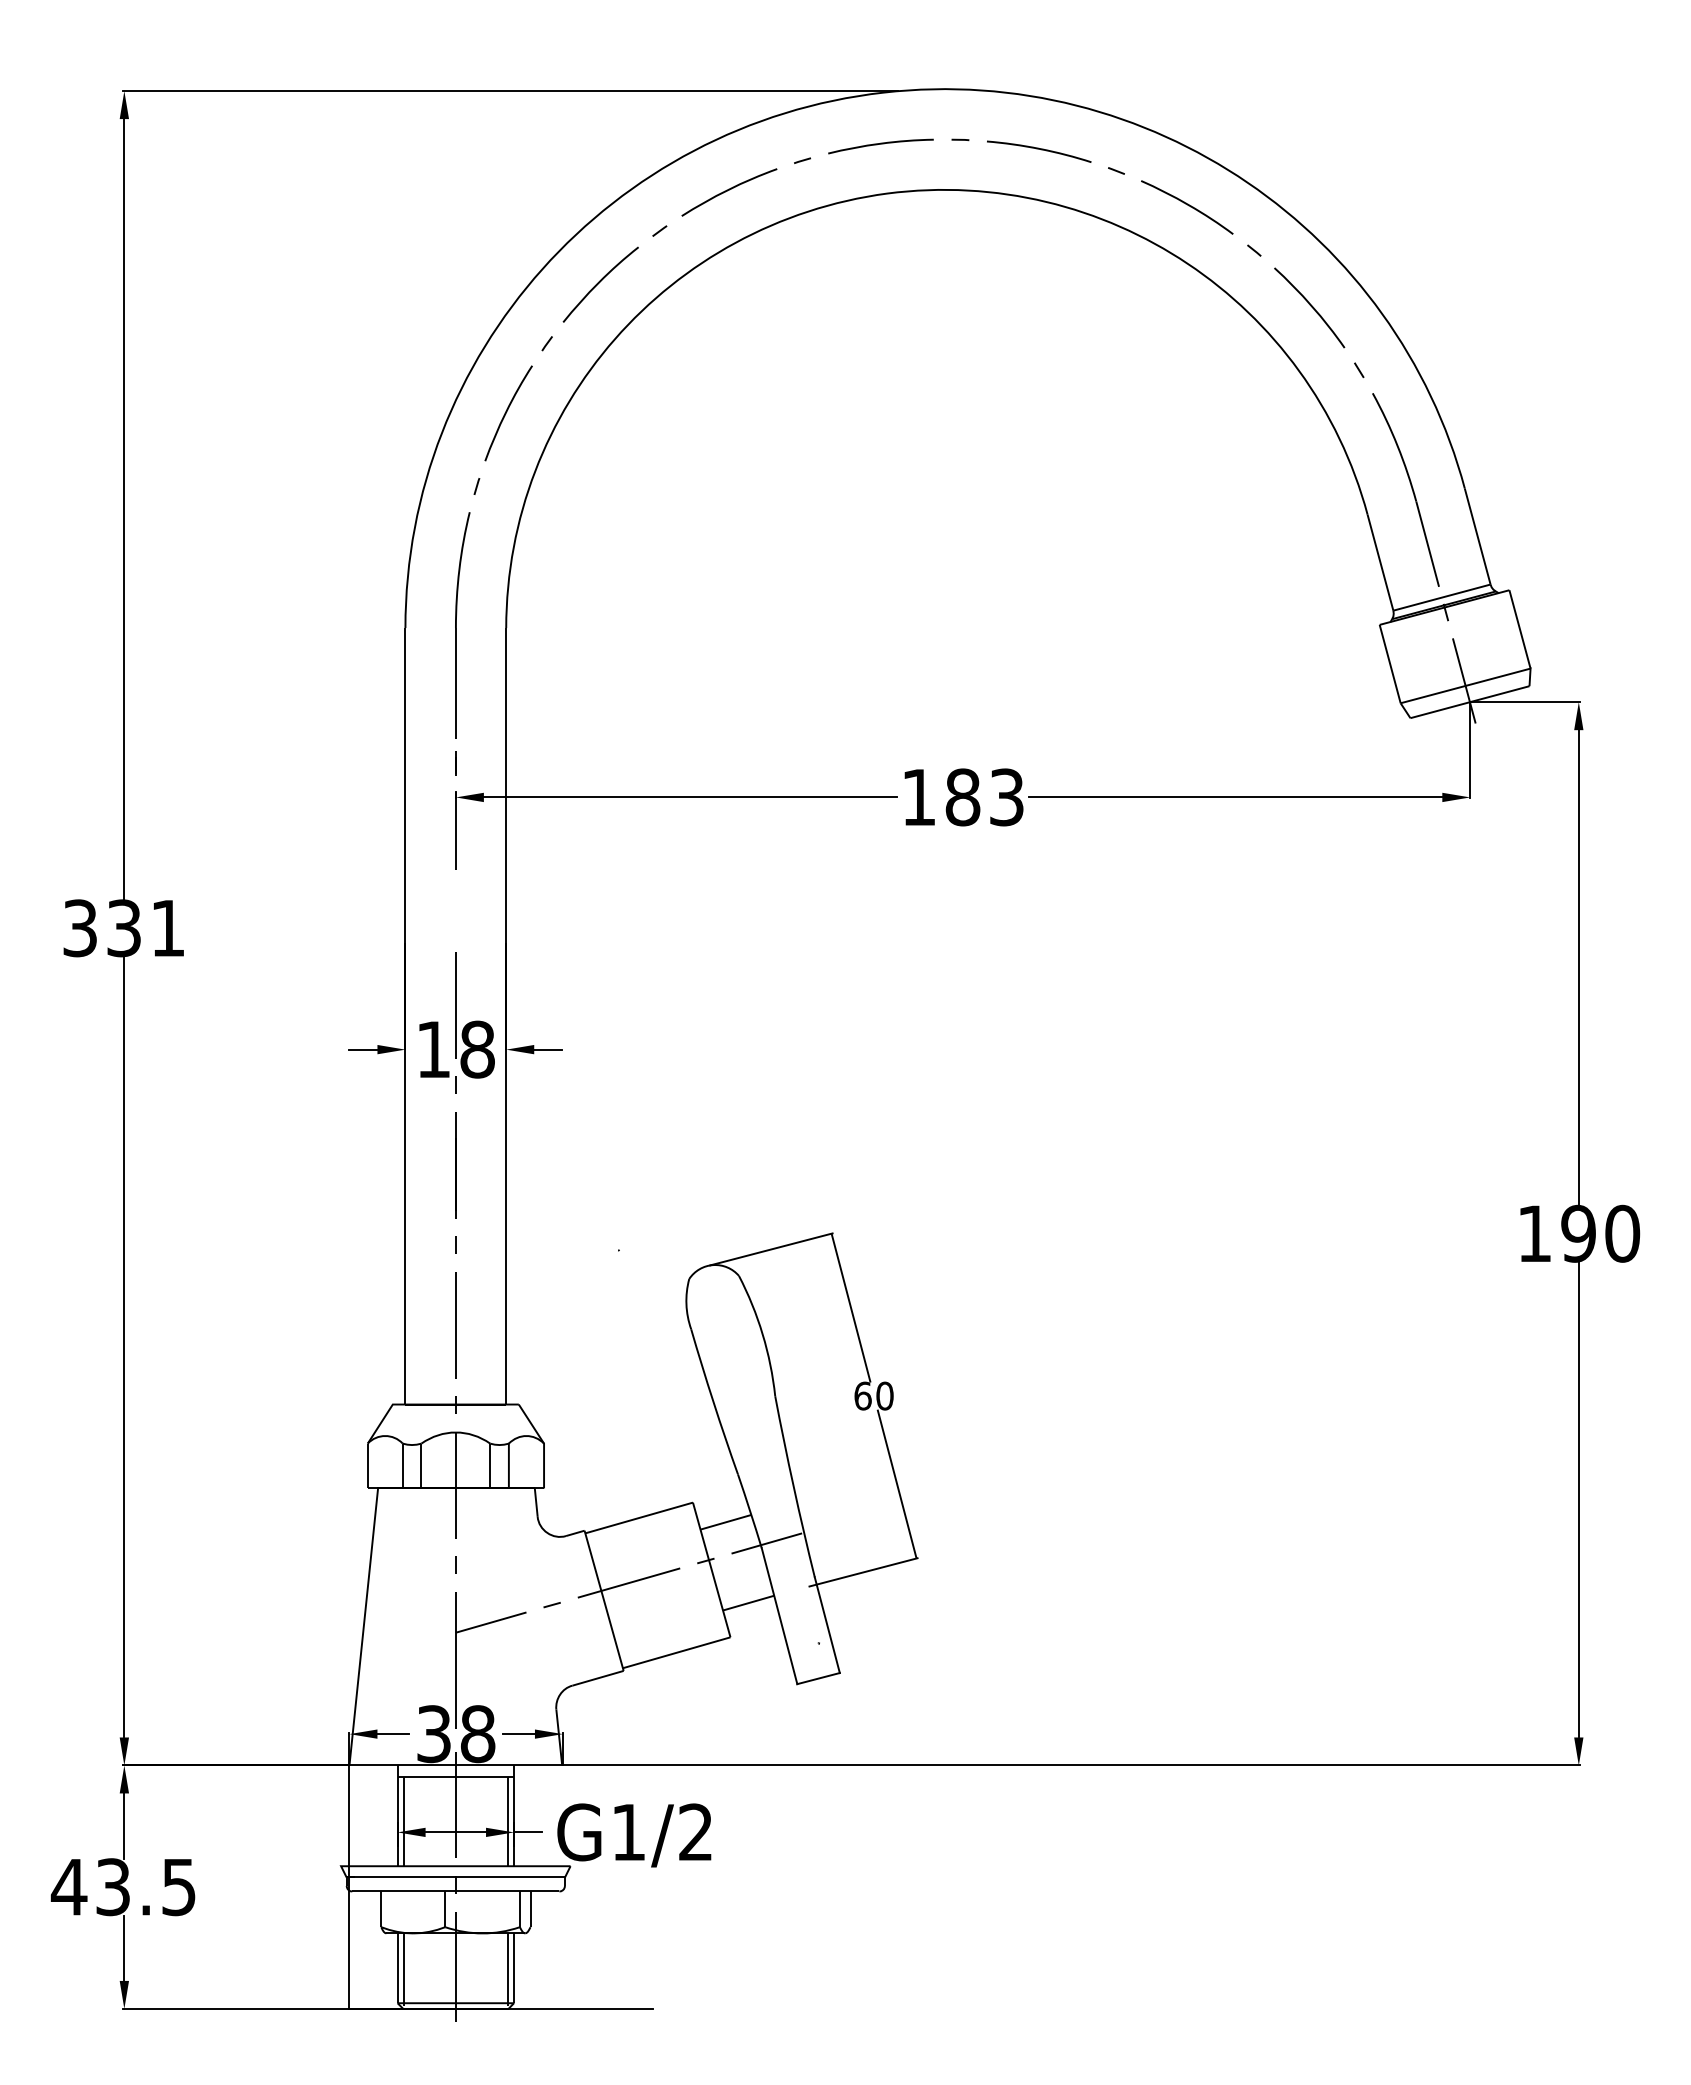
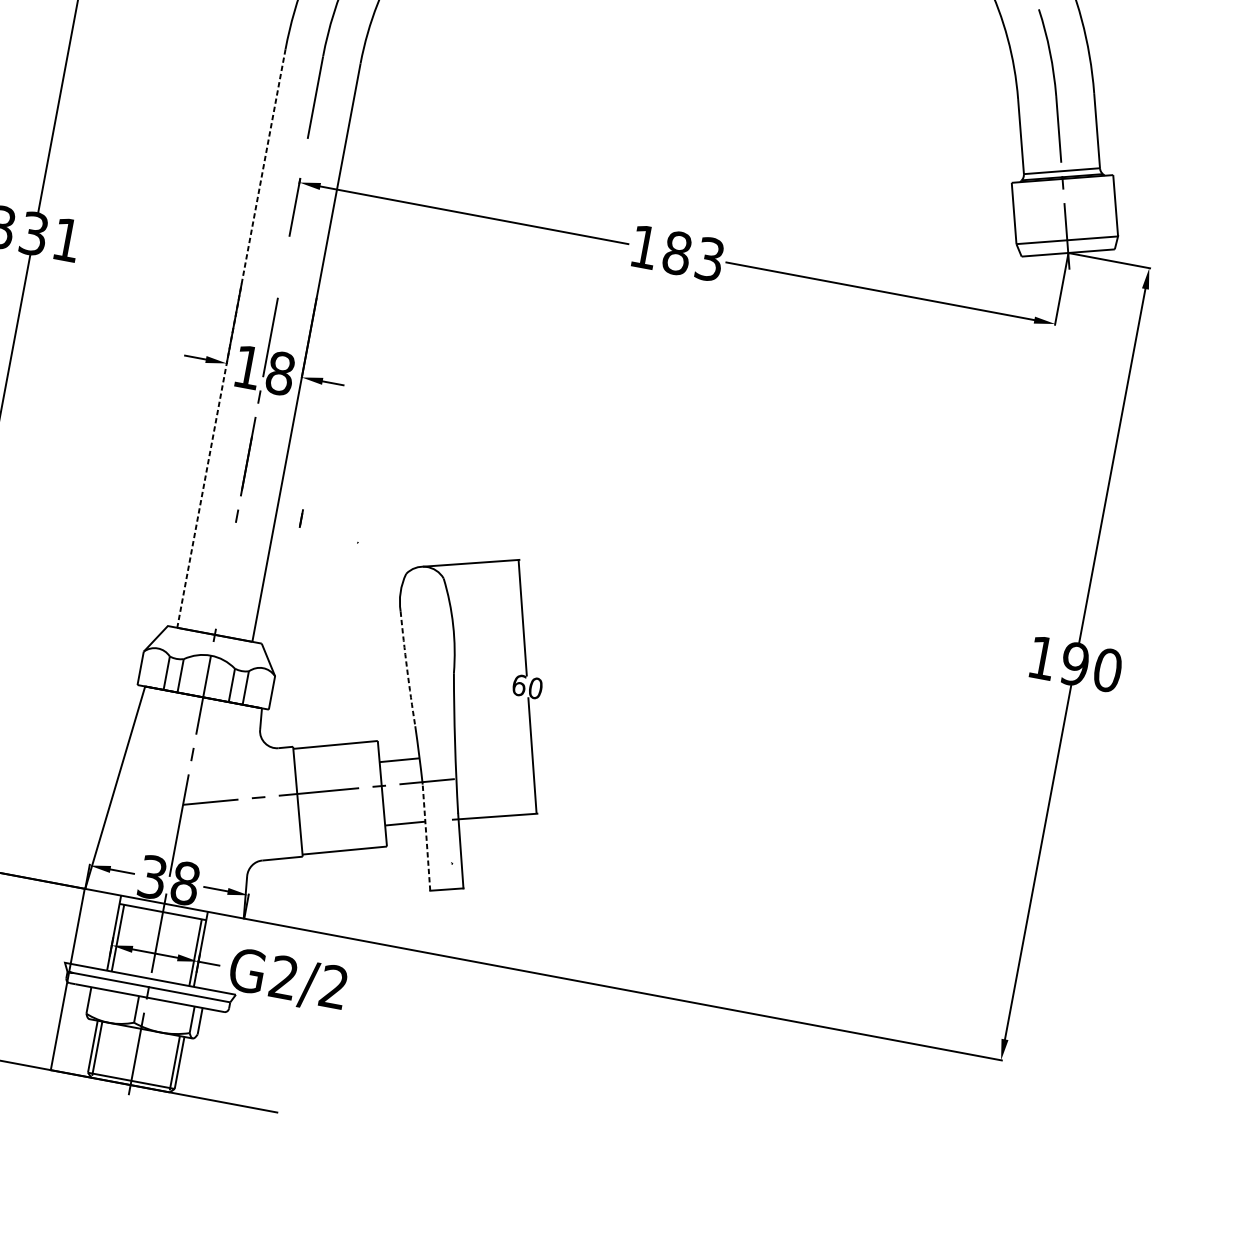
line: (455, 763) -> (301, 518), moved
line: (405, 1016) -> (231, 338), solid -> dashed
line: (455, 1325) -> (225, 575), removed
arc: (713, 1402) -> (407, 669), solid -> dashed
line: (779, 1615) -> (426, 837), solid -> dashed
text: (628, 1831) -> (283, 976), G1/2 -> G2/2

